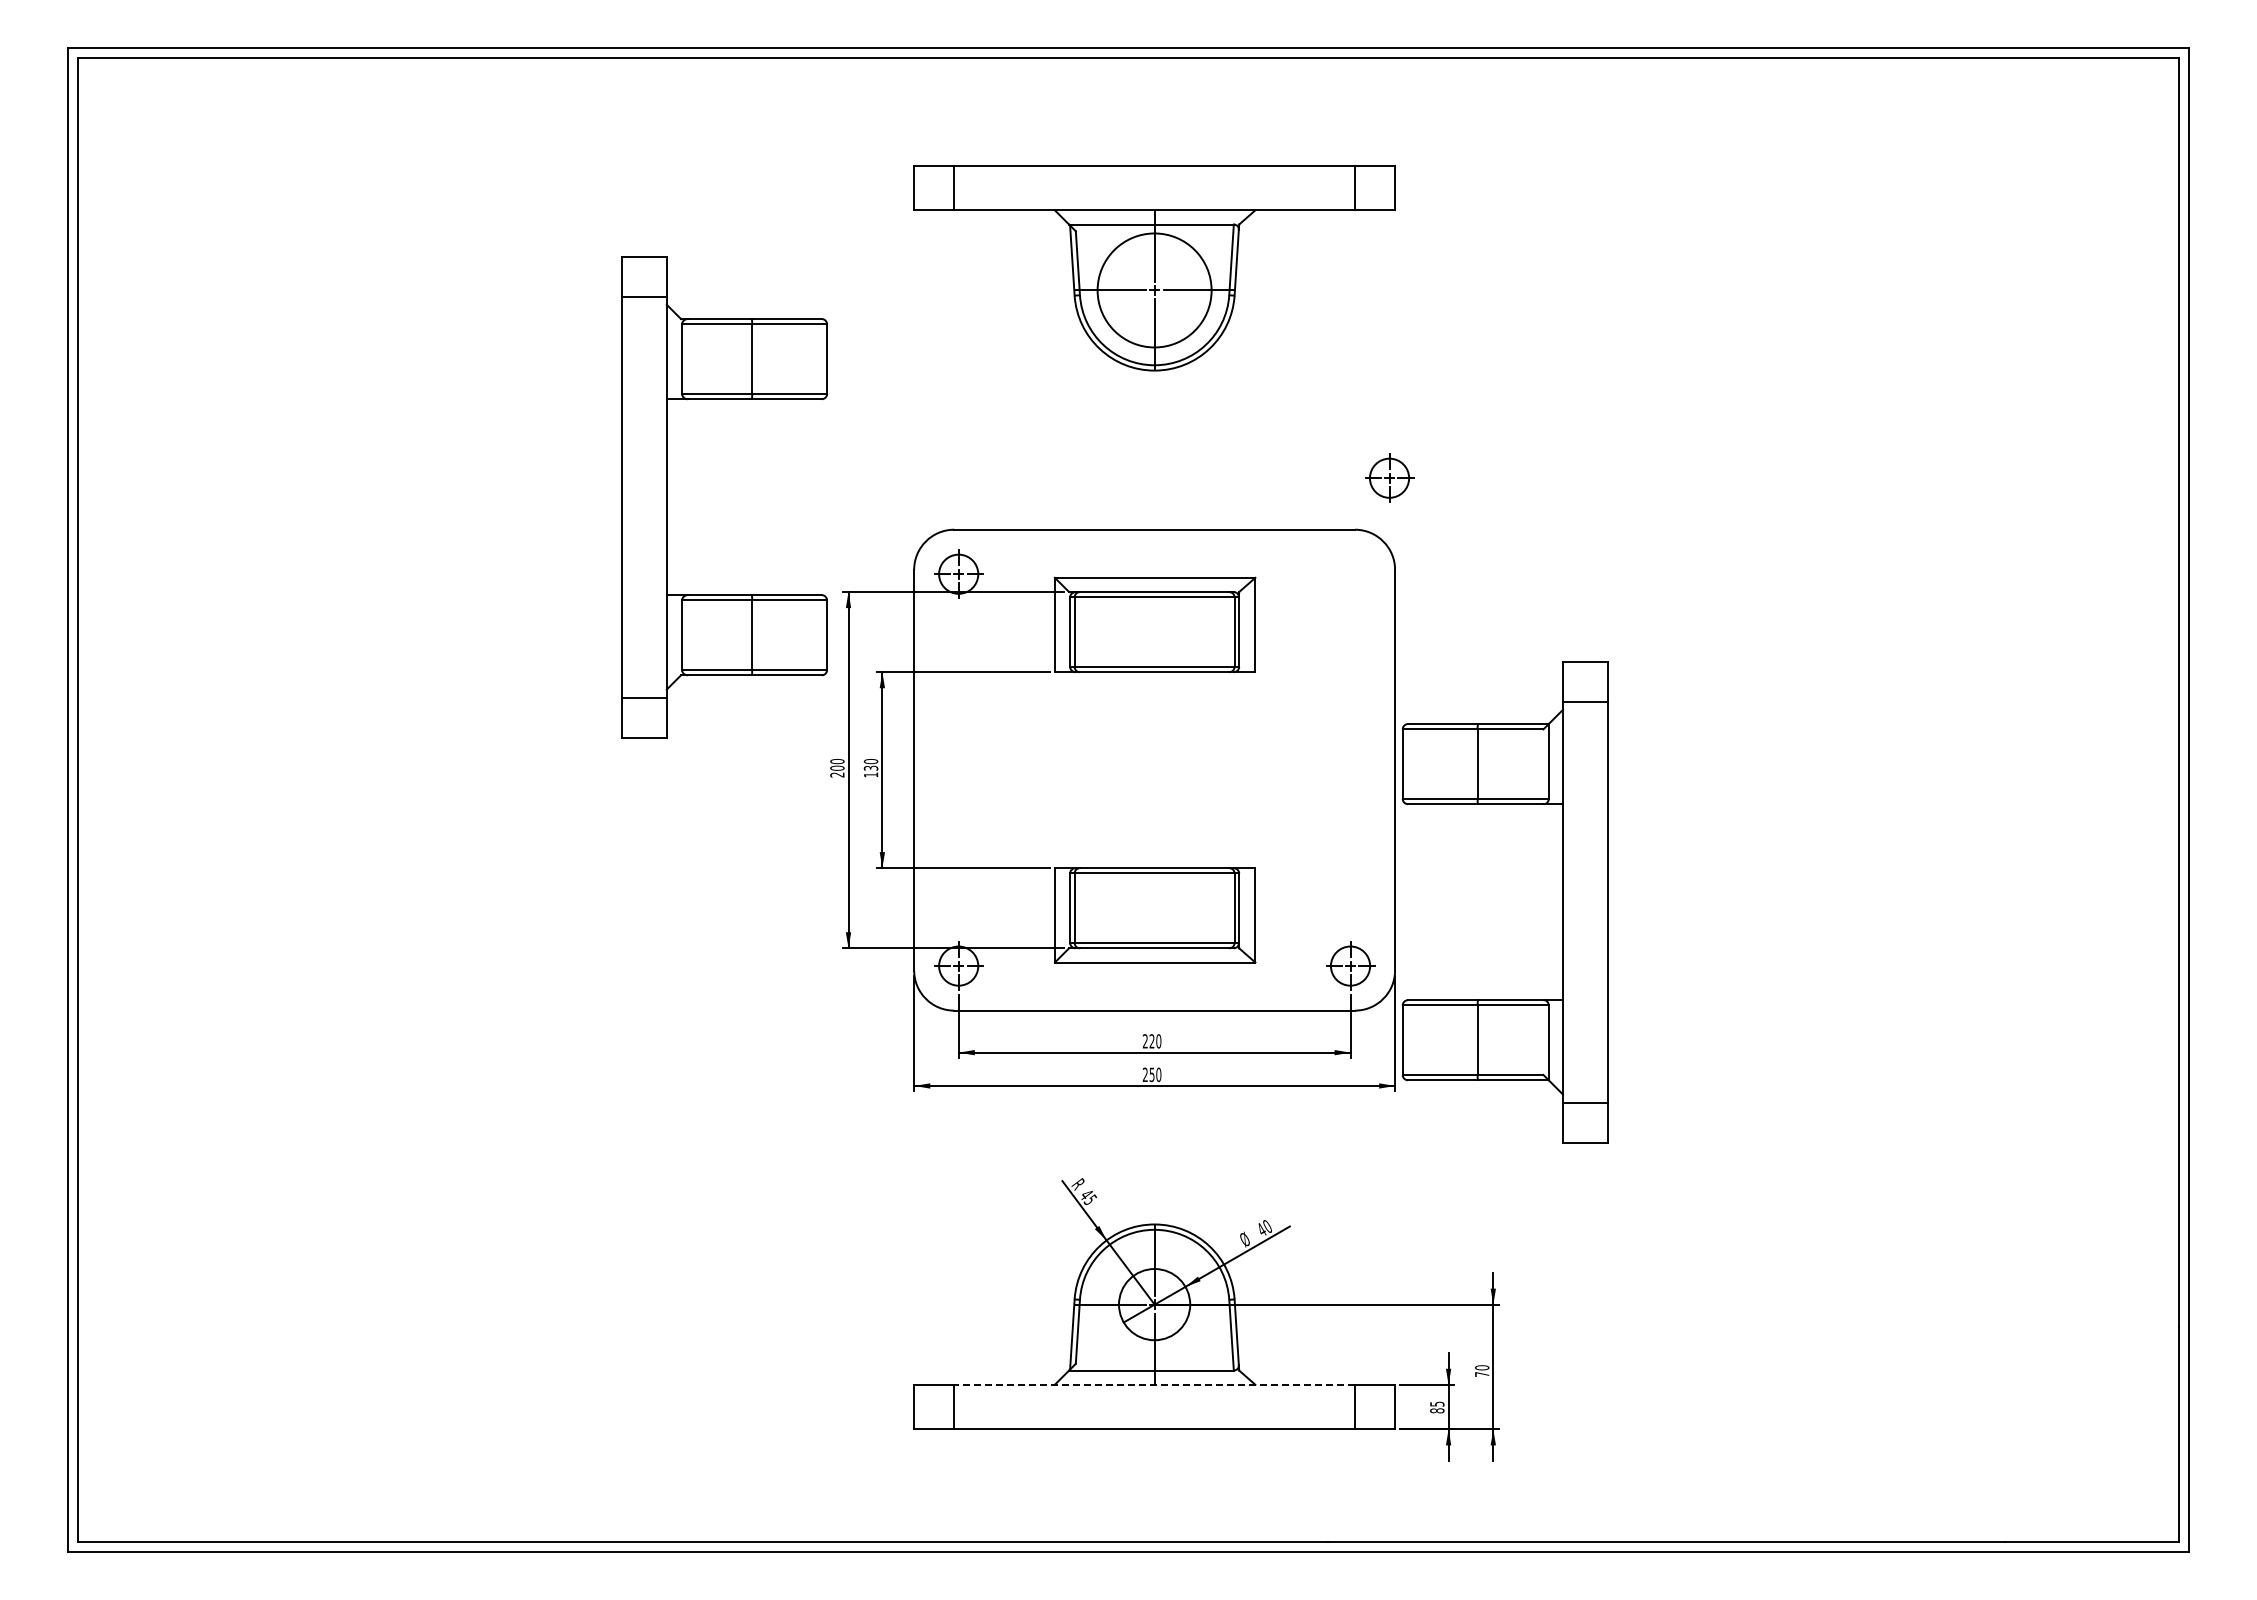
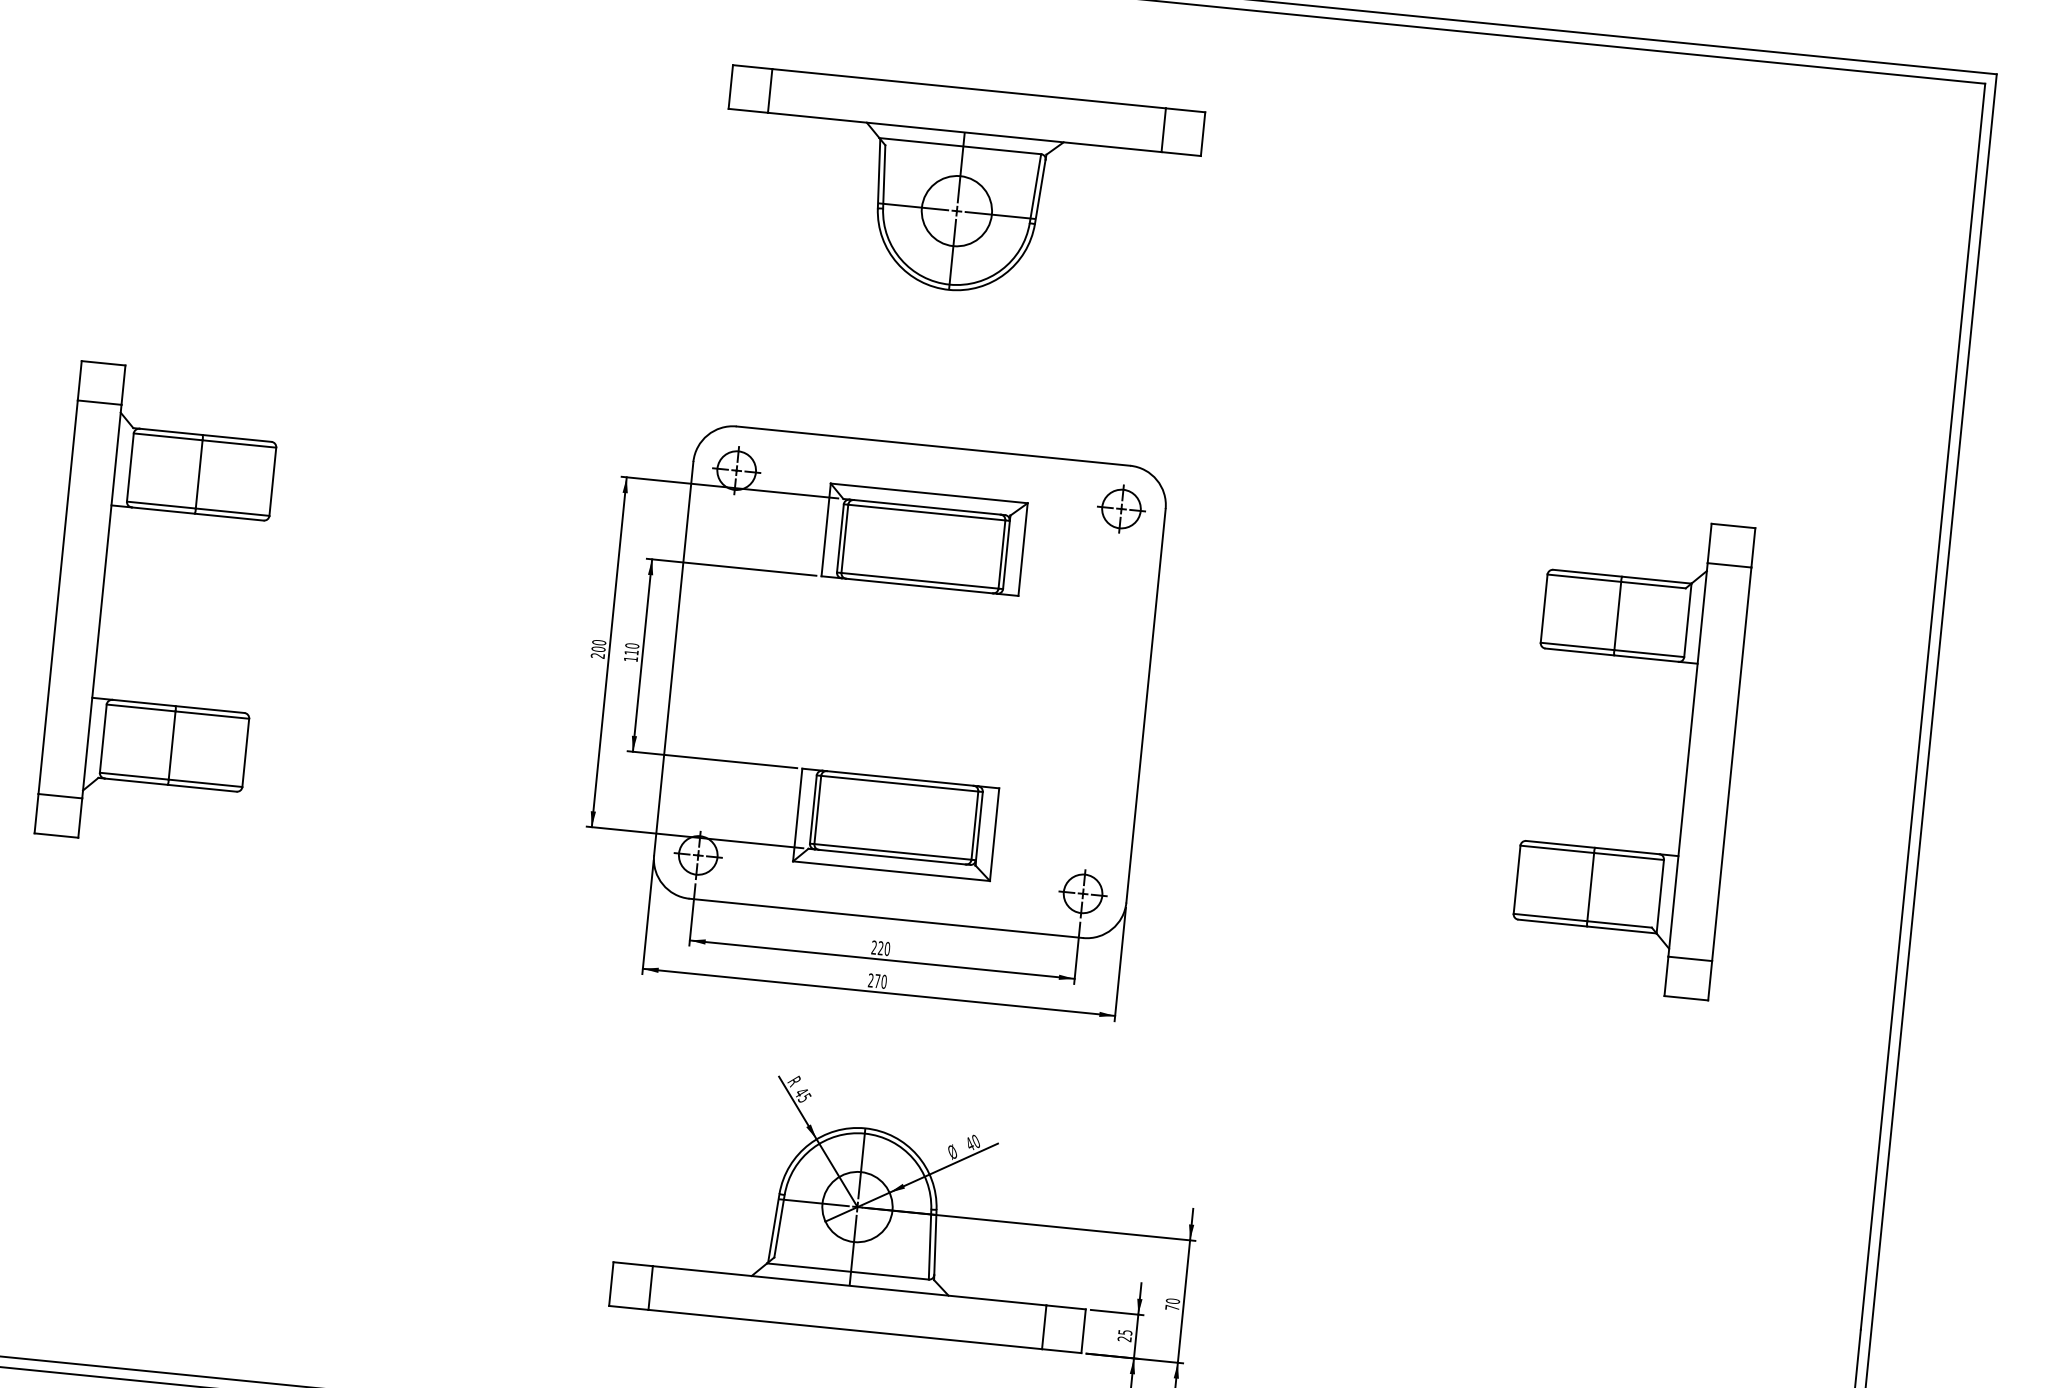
circle: (1154, 290) -> (956, 211), size x0.62
part: (1389, 477) -> (1121, 508), moved
part: (667, 497) -> (102, 601), moved
text: (870, 767) -> (631, 651), 130 -> 110
part: (1562, 902) -> (1687, 760), moved
text: (1151, 1074) -> (876, 980), 250 -> 270
line: (1154, 1384) -> (849, 1285), dashed -> solid
text: (1437, 1410) -> (1124, 1338), 85 -> 25

